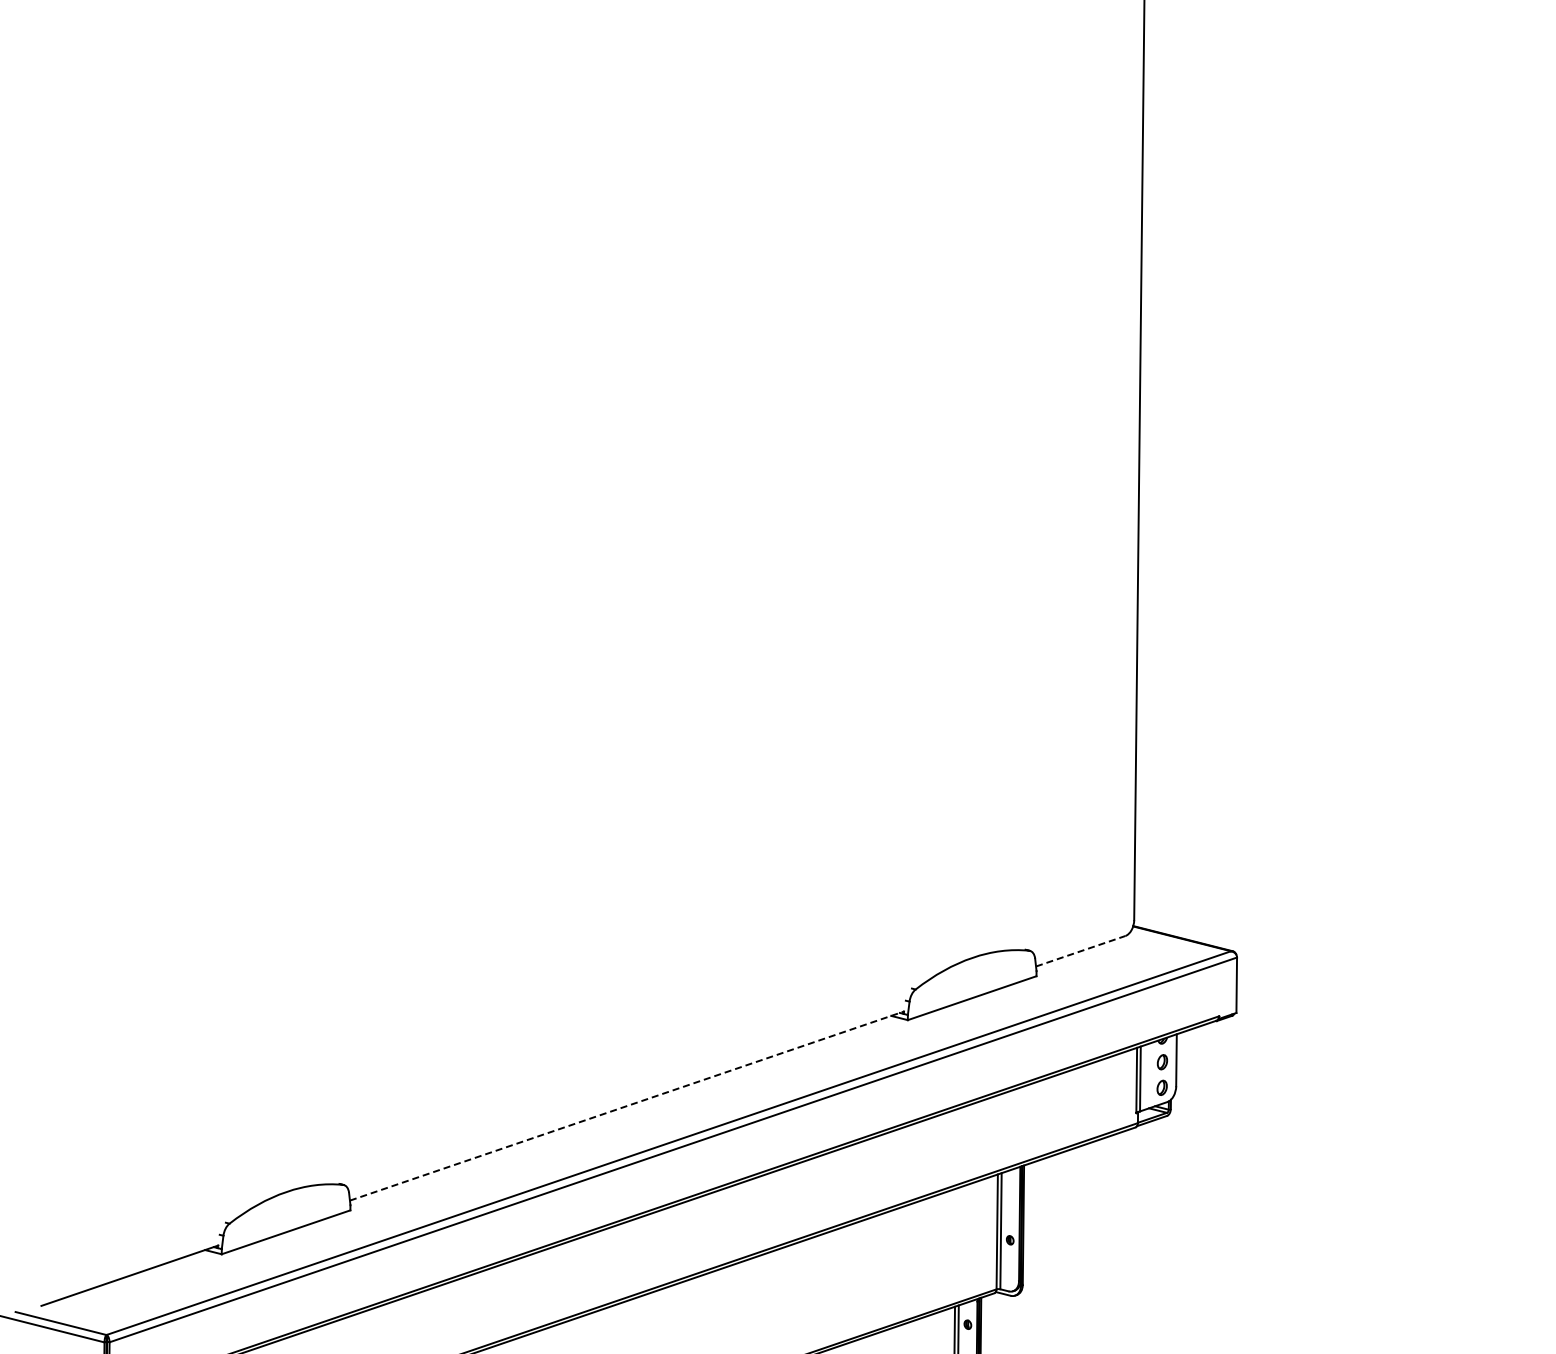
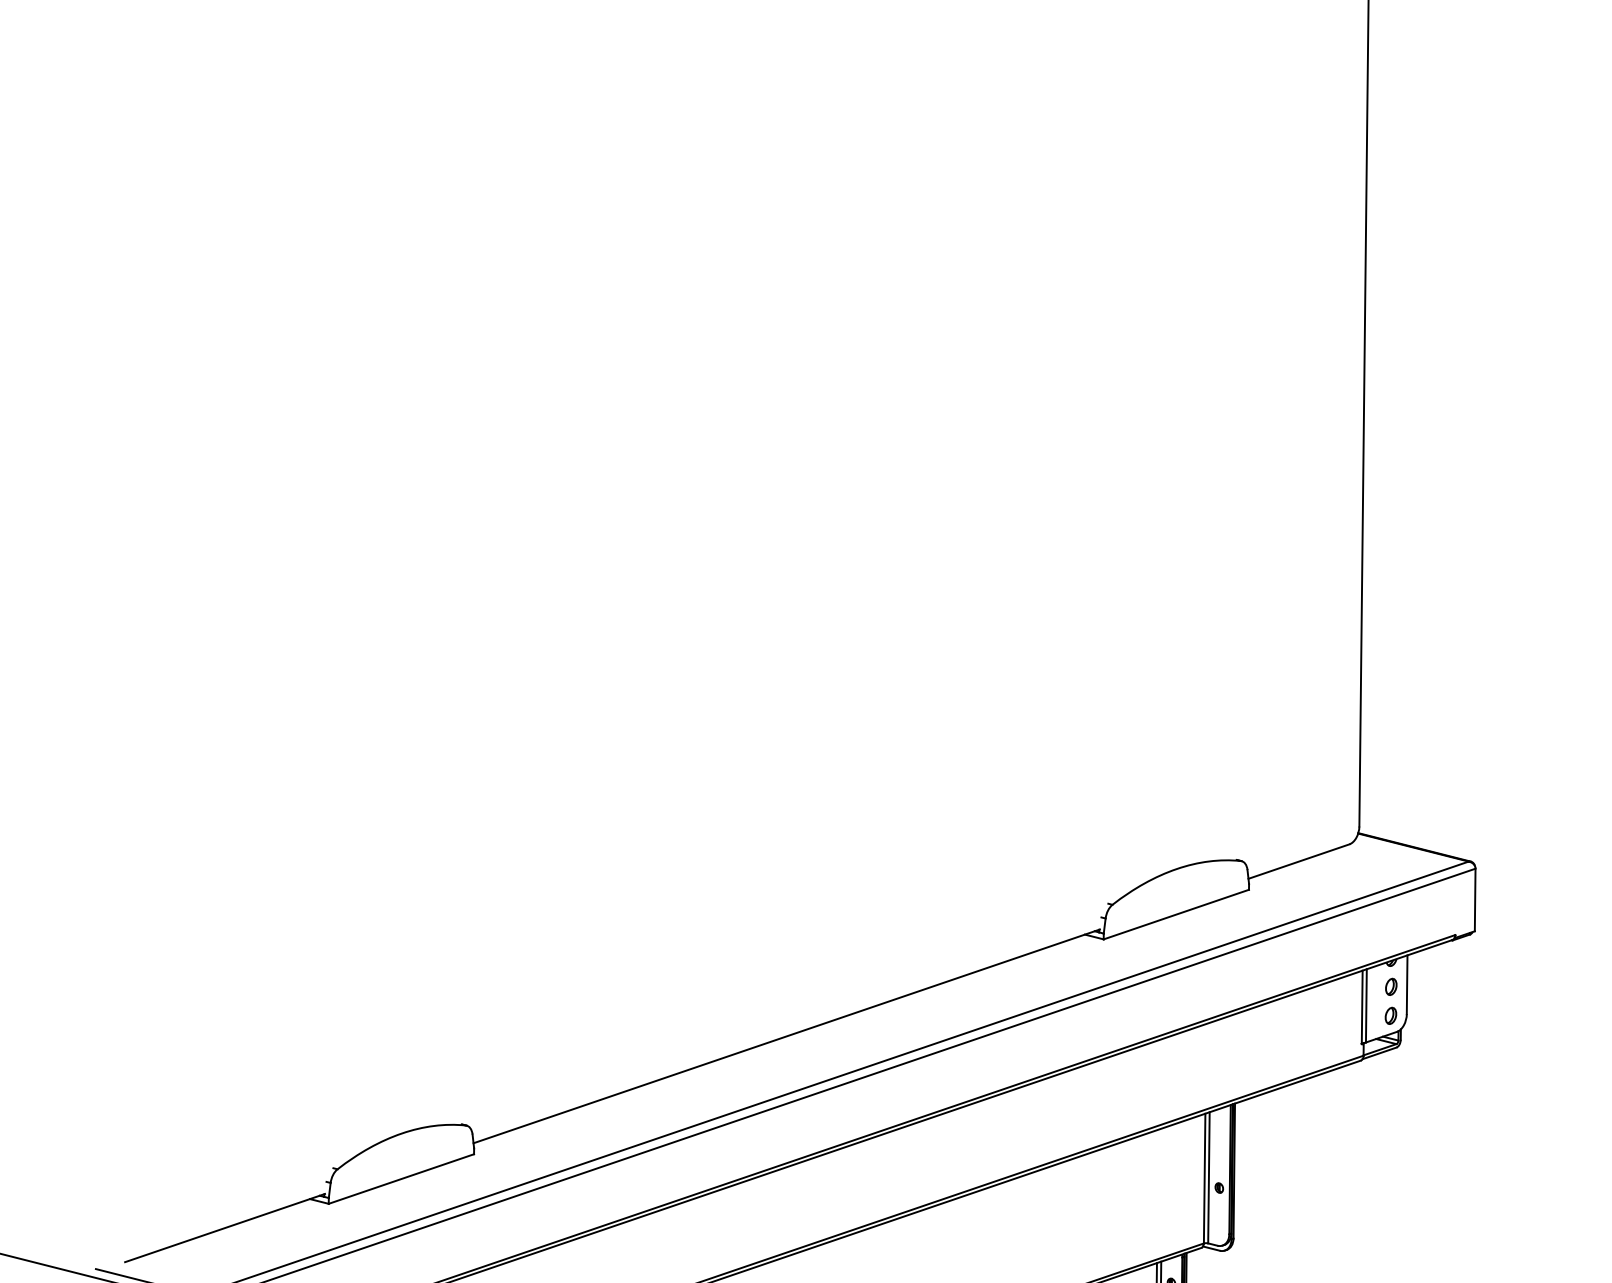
line: (1081, 951) -> (1299, 861), dashed -> solid
line: (627, 1106) -> (787, 1036), dashed -> solid

